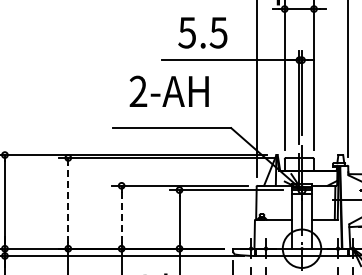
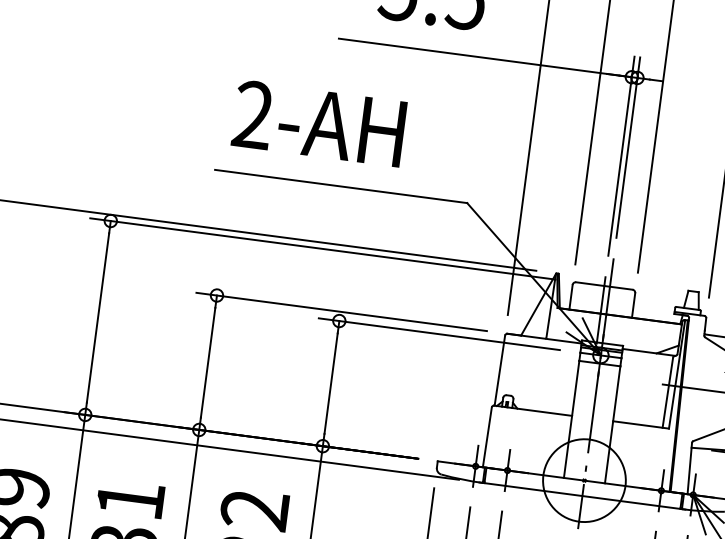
text: (168, 90) -> (317, 121), moved
line: (68, 203) -> (98, 318), dashed -> solid
line: (121, 217) -> (207, 363), dashed -> solid

